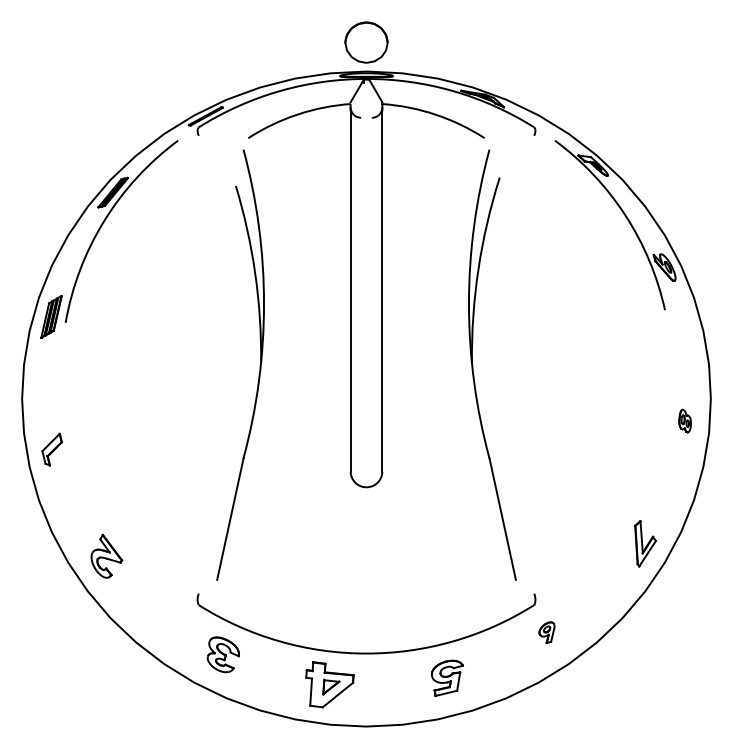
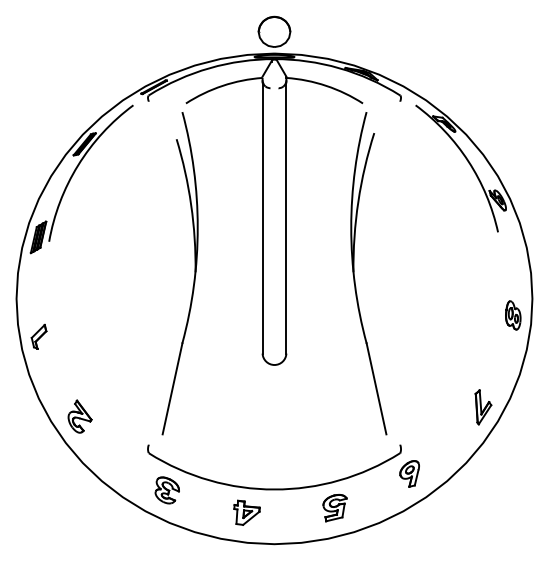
part: (684, 420) -> (512, 314), size x1.67
part: (546, 632) -> (409, 473), size x1.67
part: (329, 684) -> (246, 512), size x0.71

